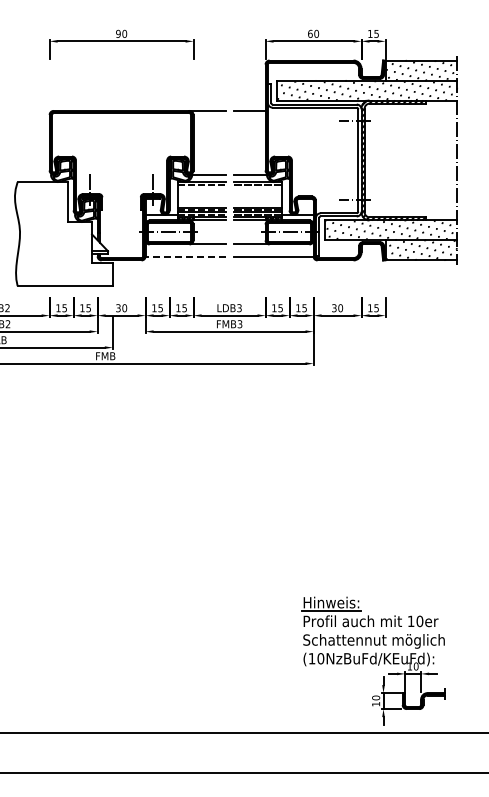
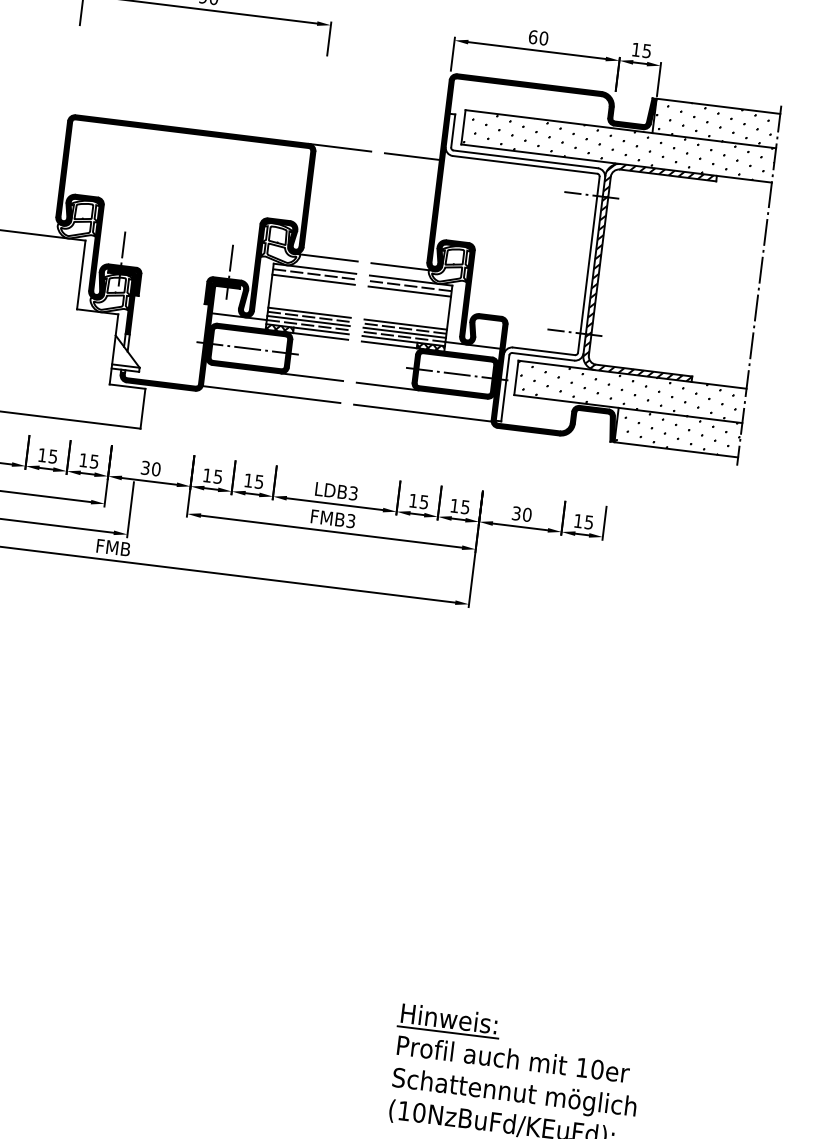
line: (201, 188) -> (313, 279), added
line: (257, 188) -> (409, 291), added
line: (185, 257) -> (271, 394), dashed -> solid

